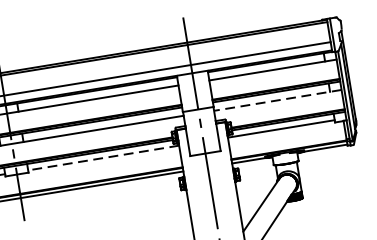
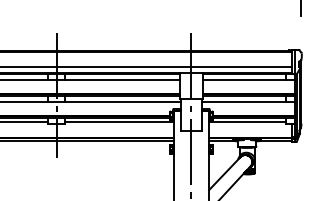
line: (277, 100) -> (248, 101), dashed -> solid
line: (103, 158) -> (119, 122), dashed -> solid

